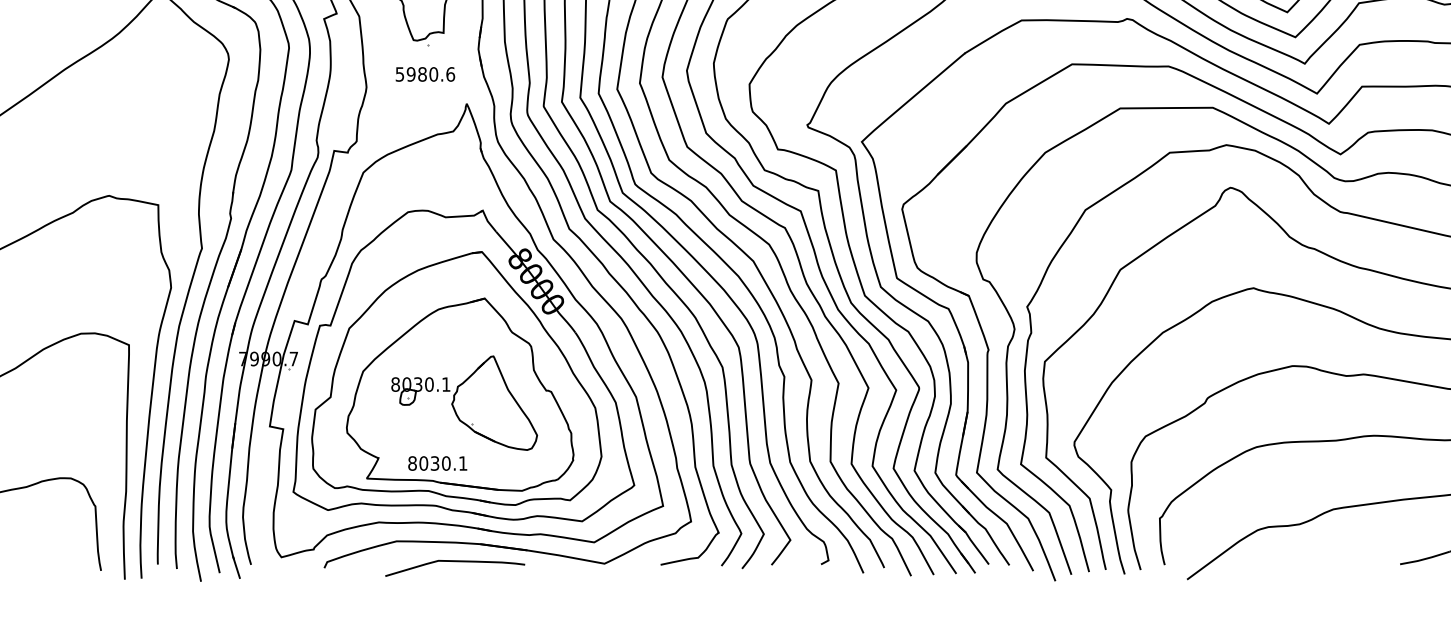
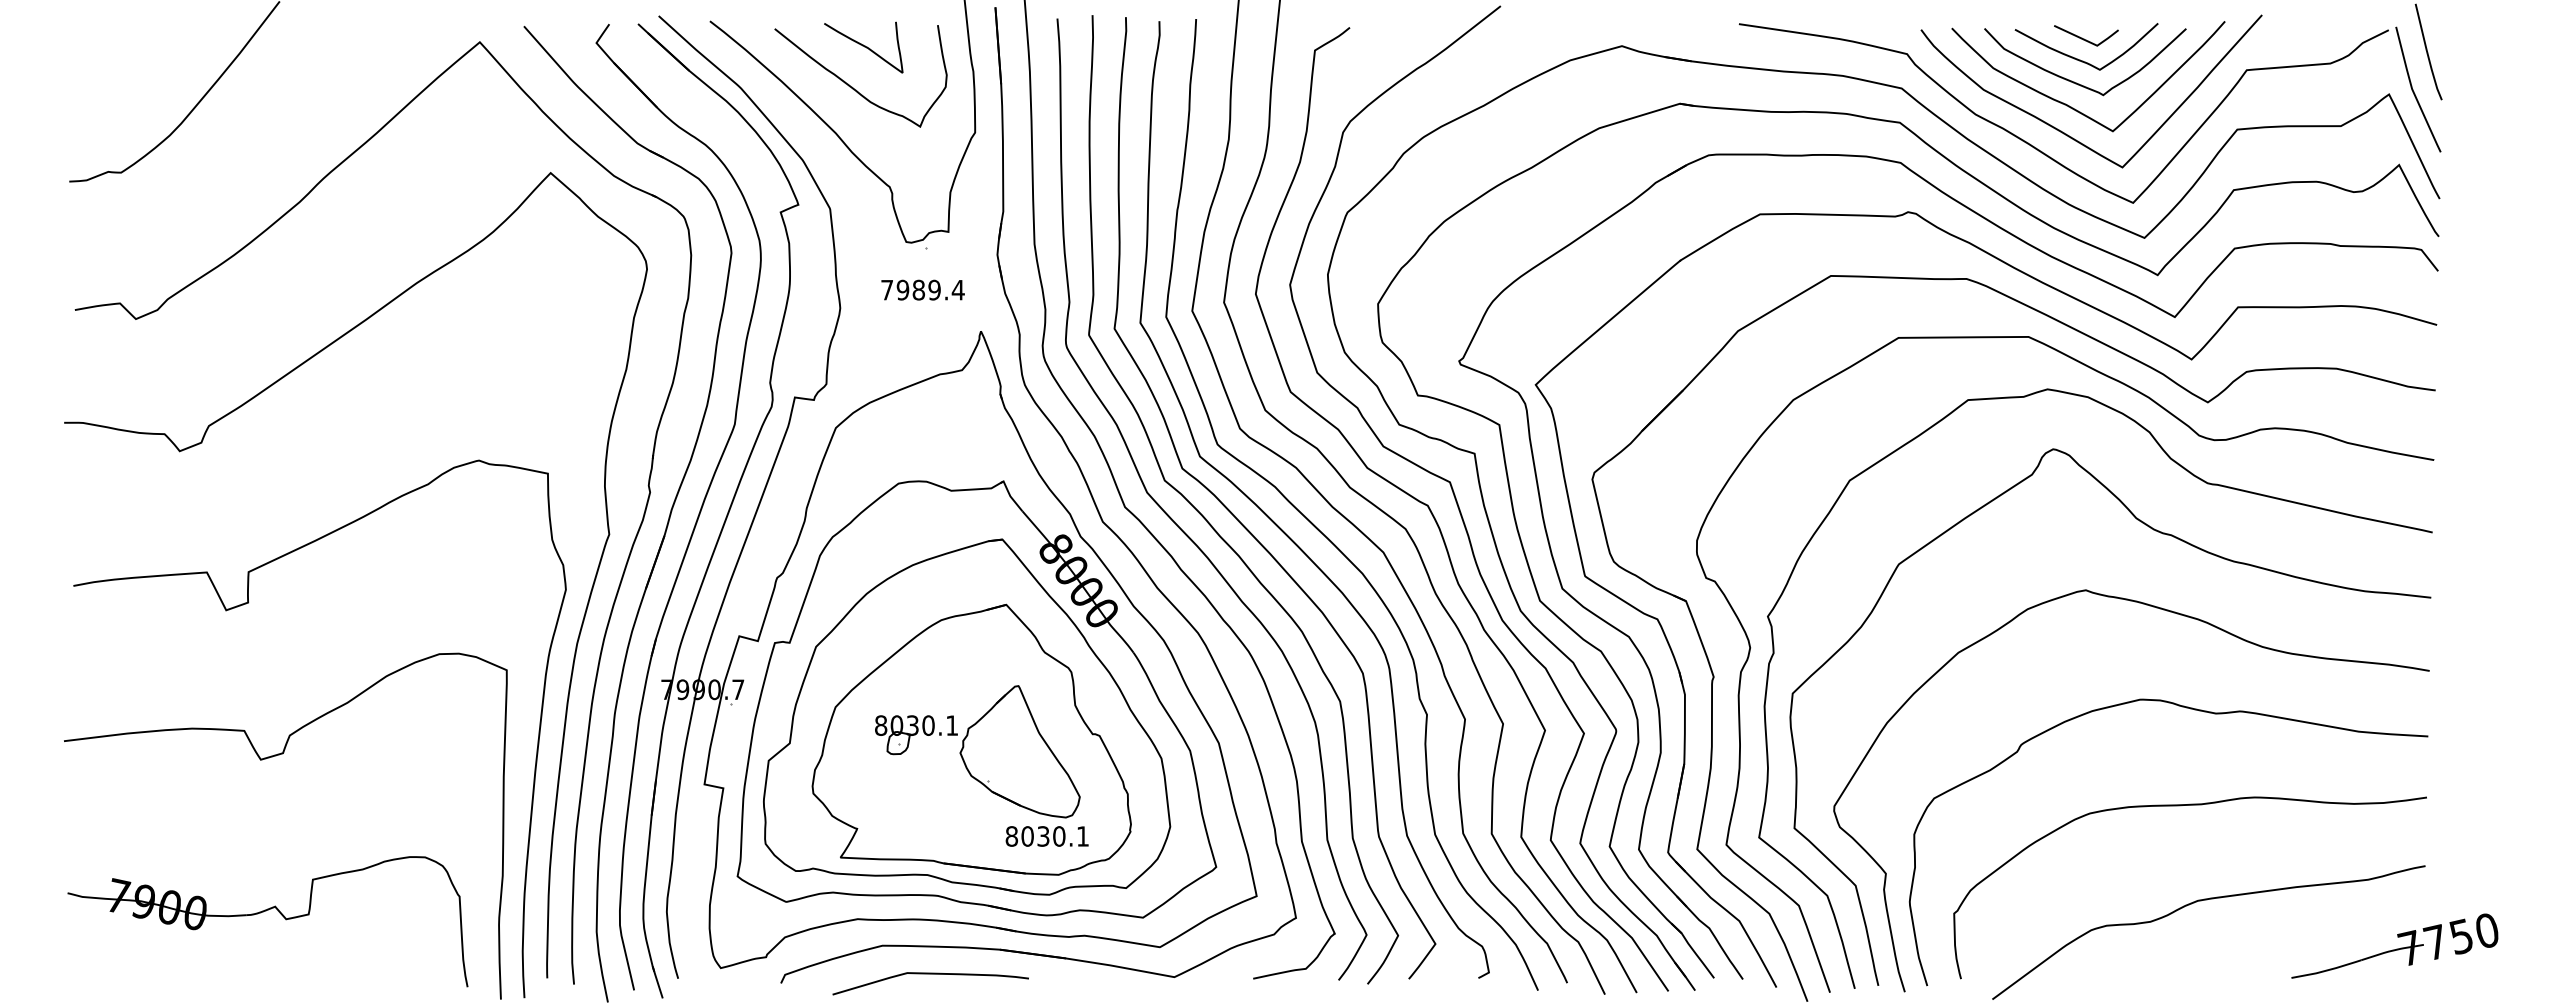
text: (425, 73) -> (922, 289), 5980.6 -> 7989.4
text: (437, 463) -> (1046, 836), moved
curve: (455, 561) -> (930, 974), moved

